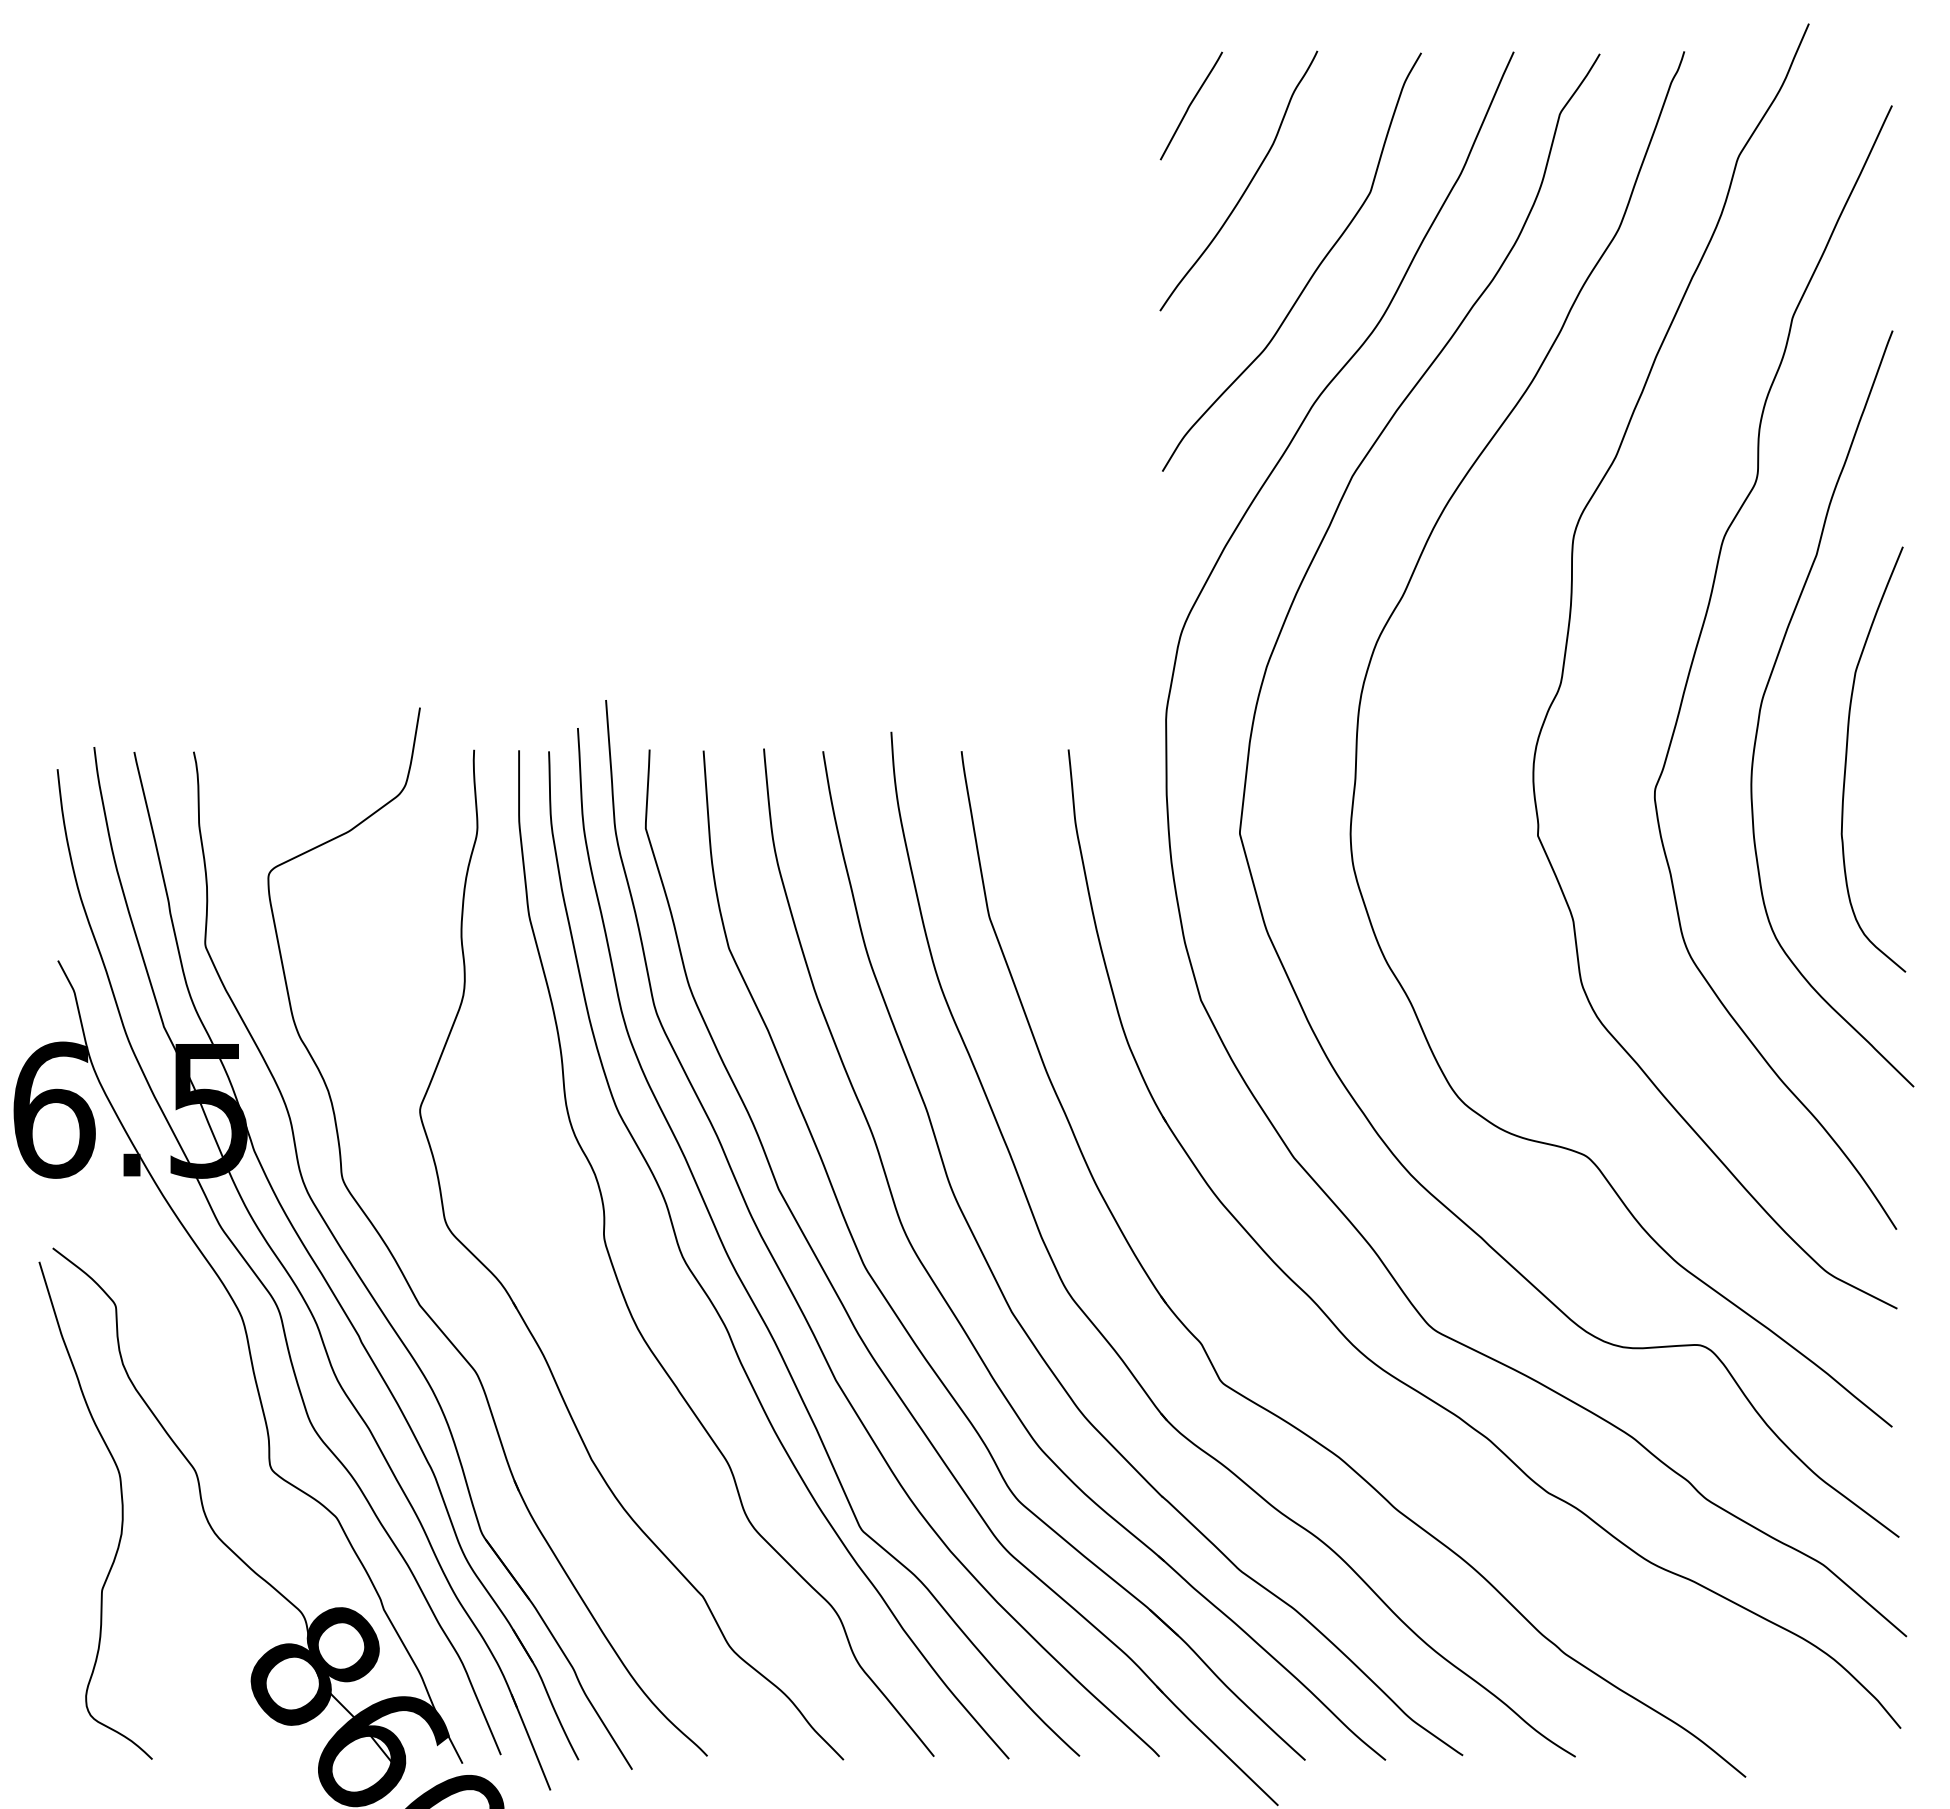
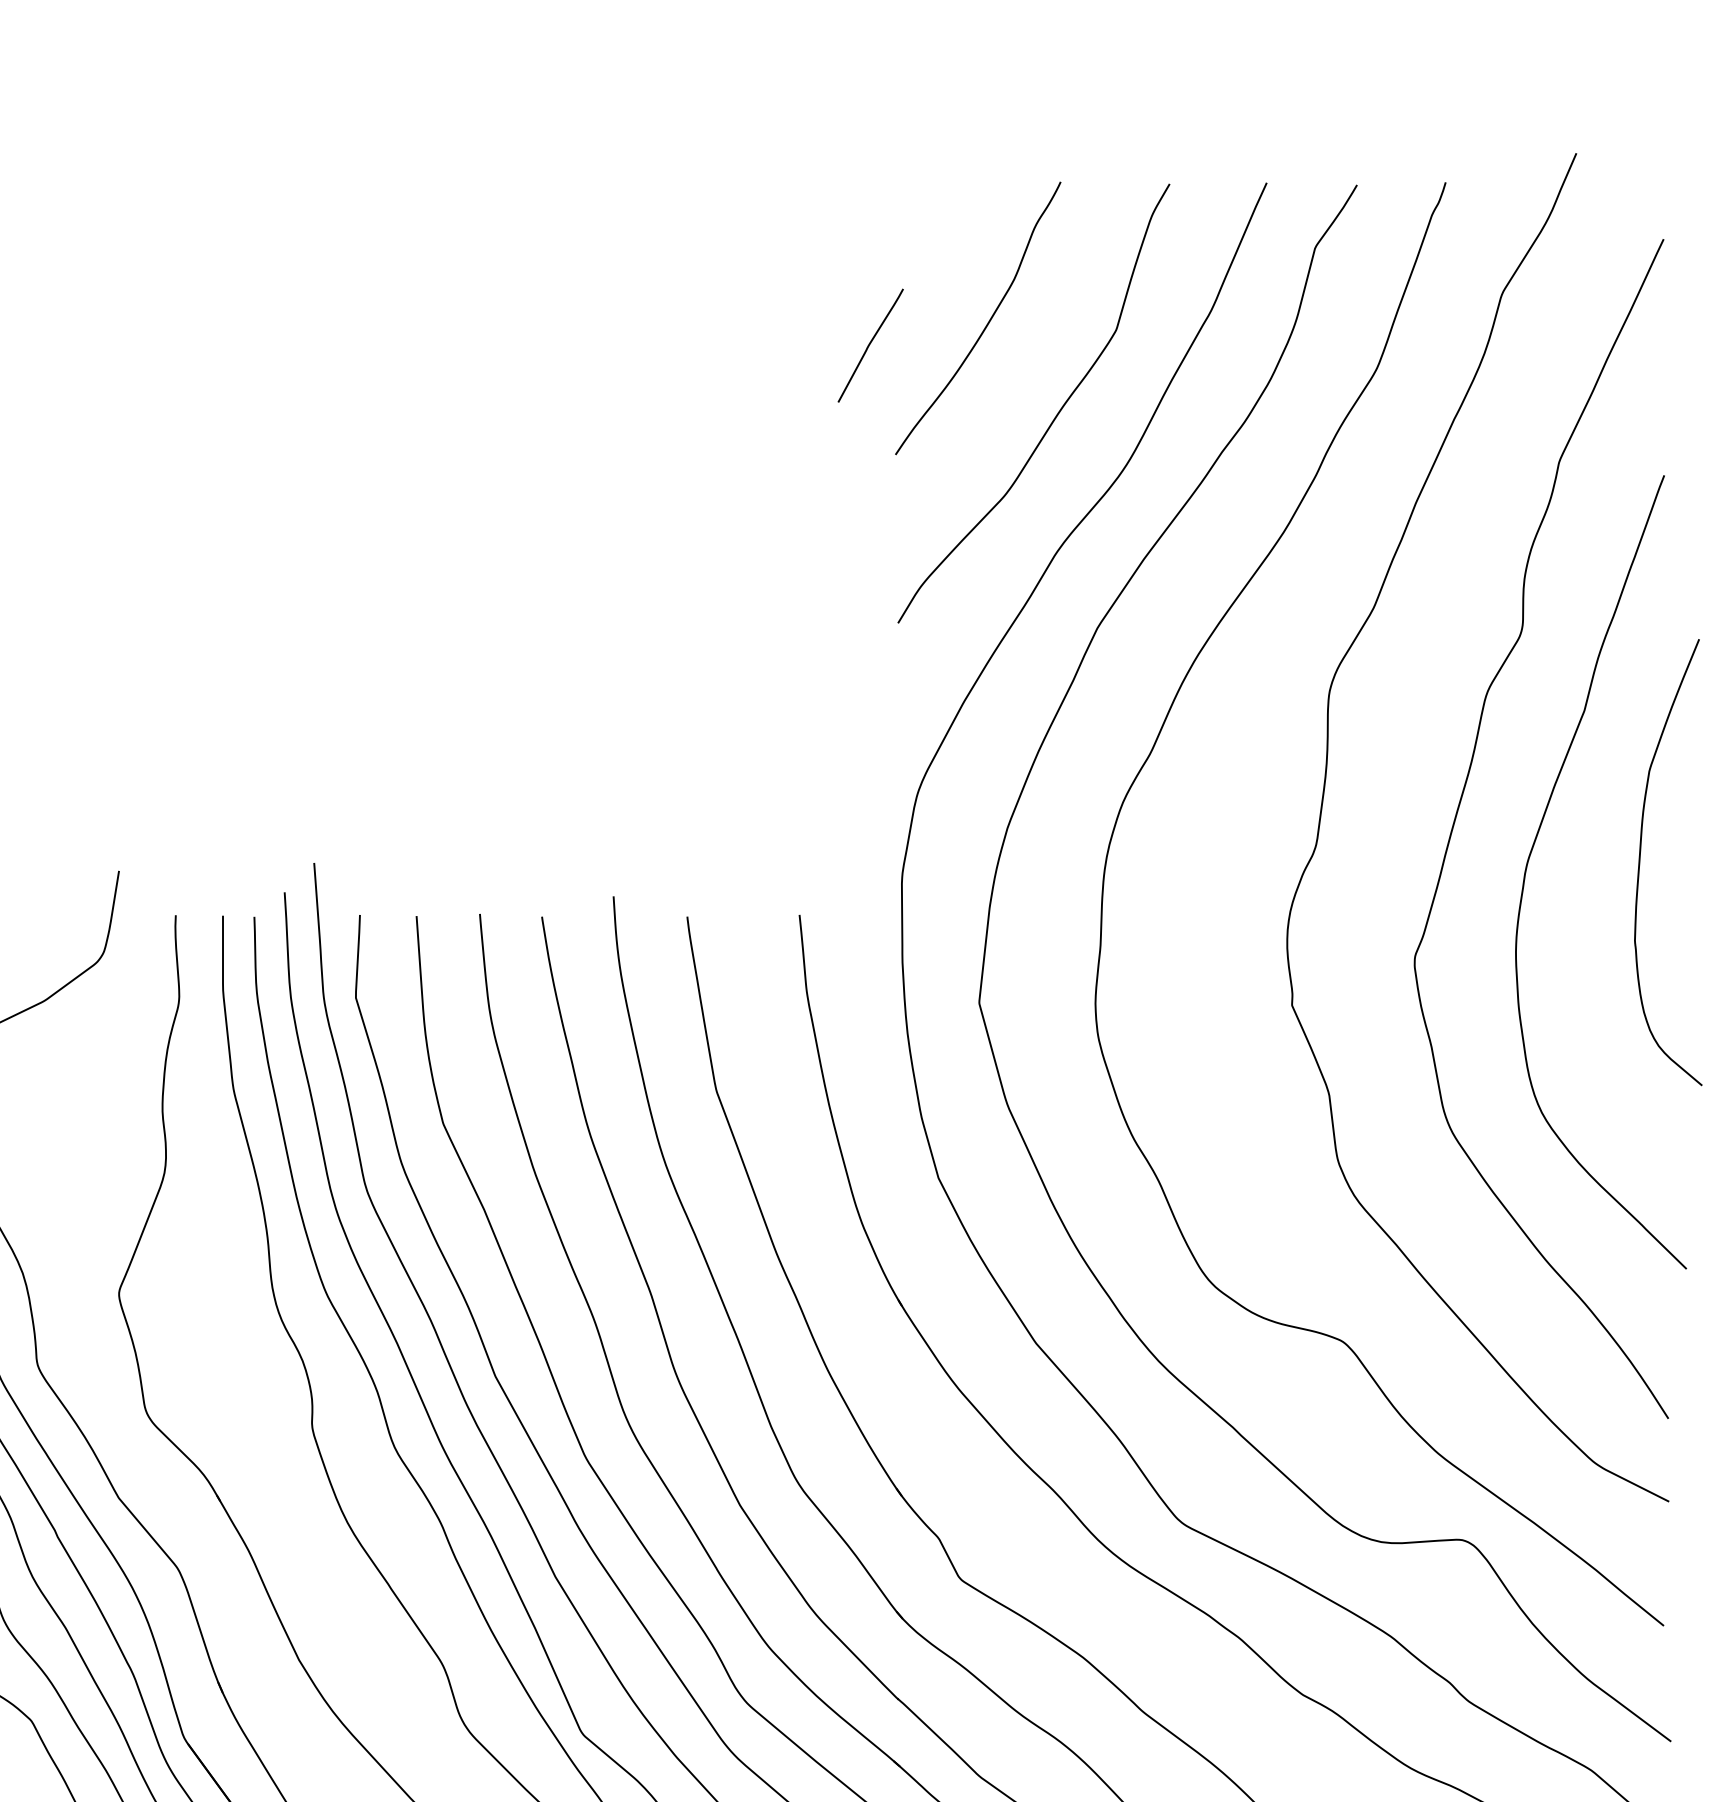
curve: (1190, 105) -> (869, 345), moved
curve: (1847, 756) -> (1641, 859), moved

